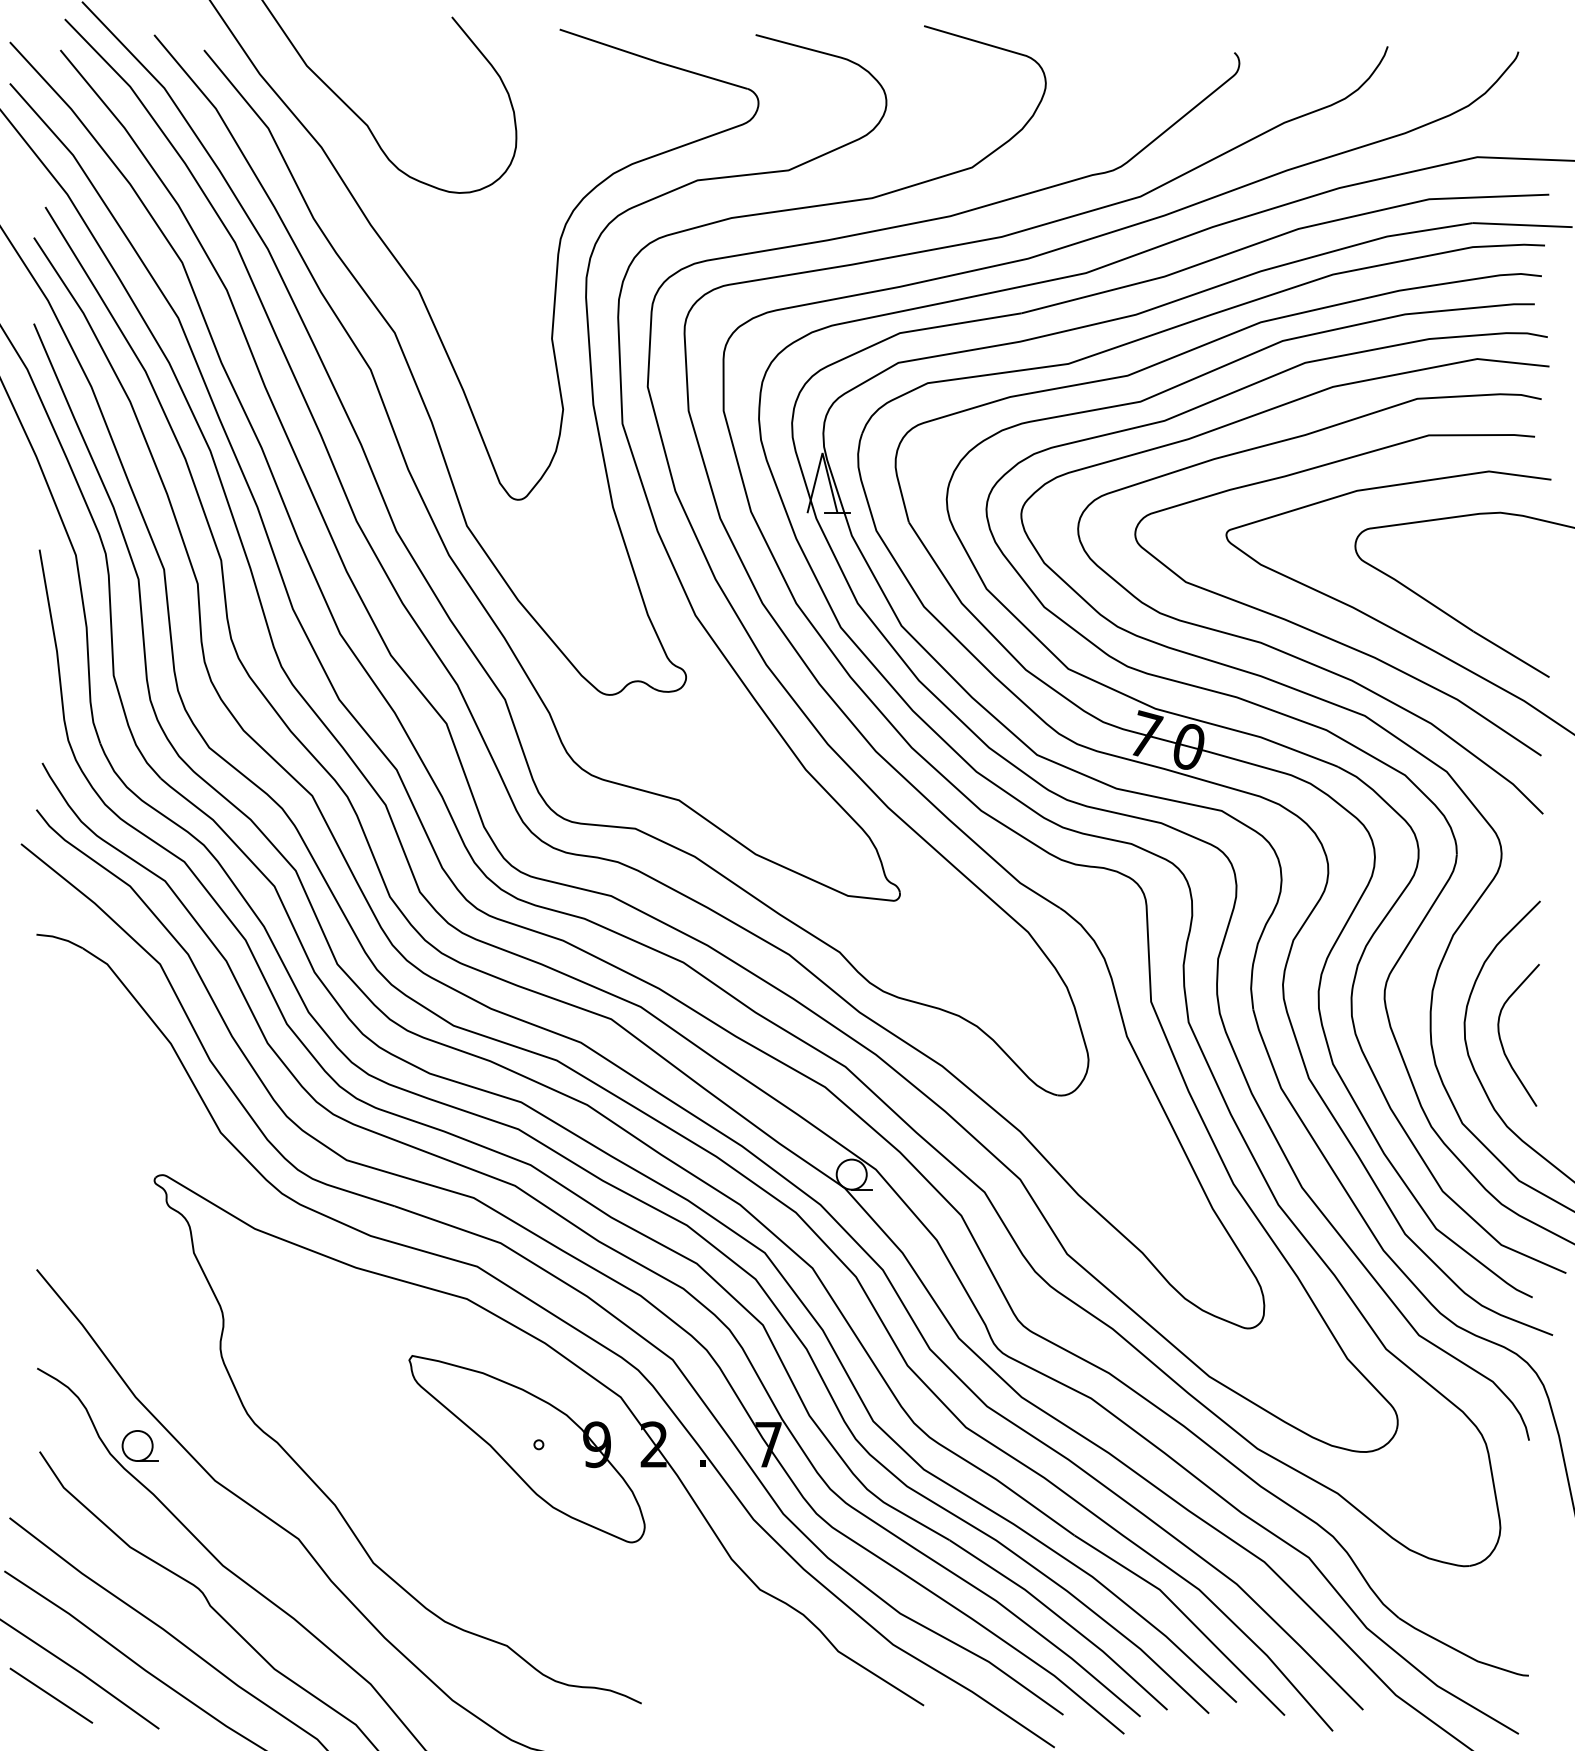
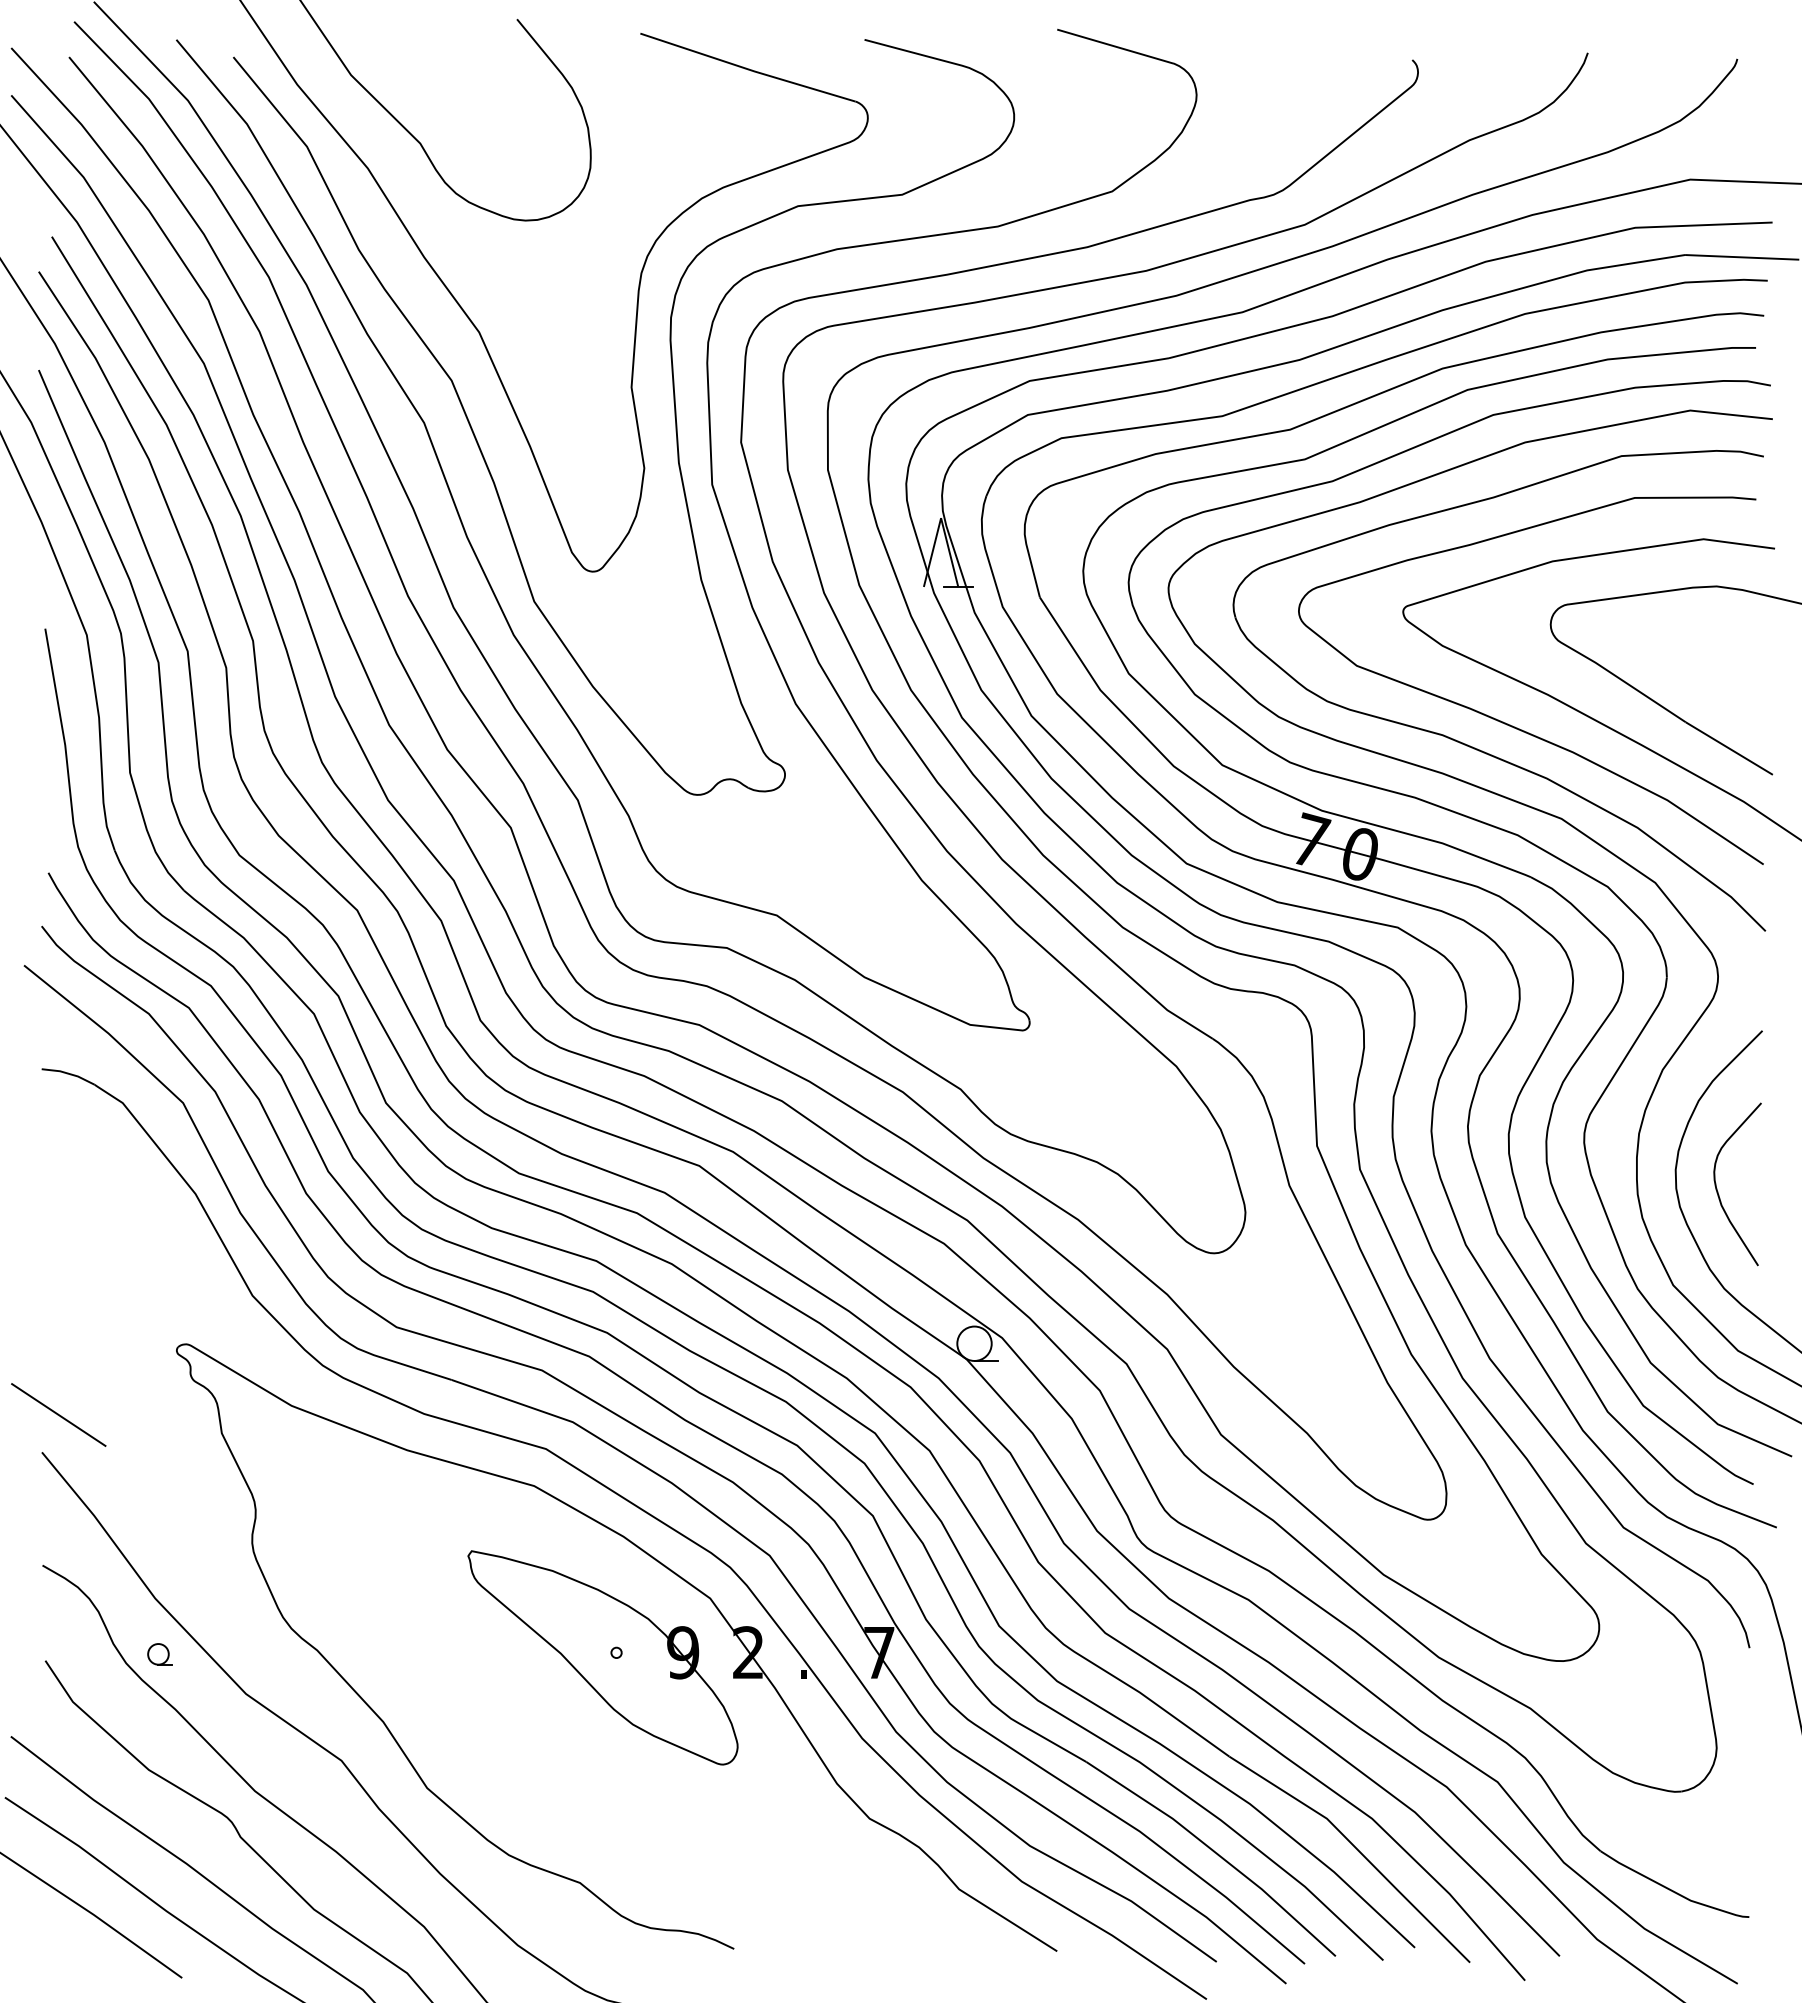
part: (139, 1446) -> (159, 1654), size x0.6
line: (51, 1695) -> (58, 1414), moved

